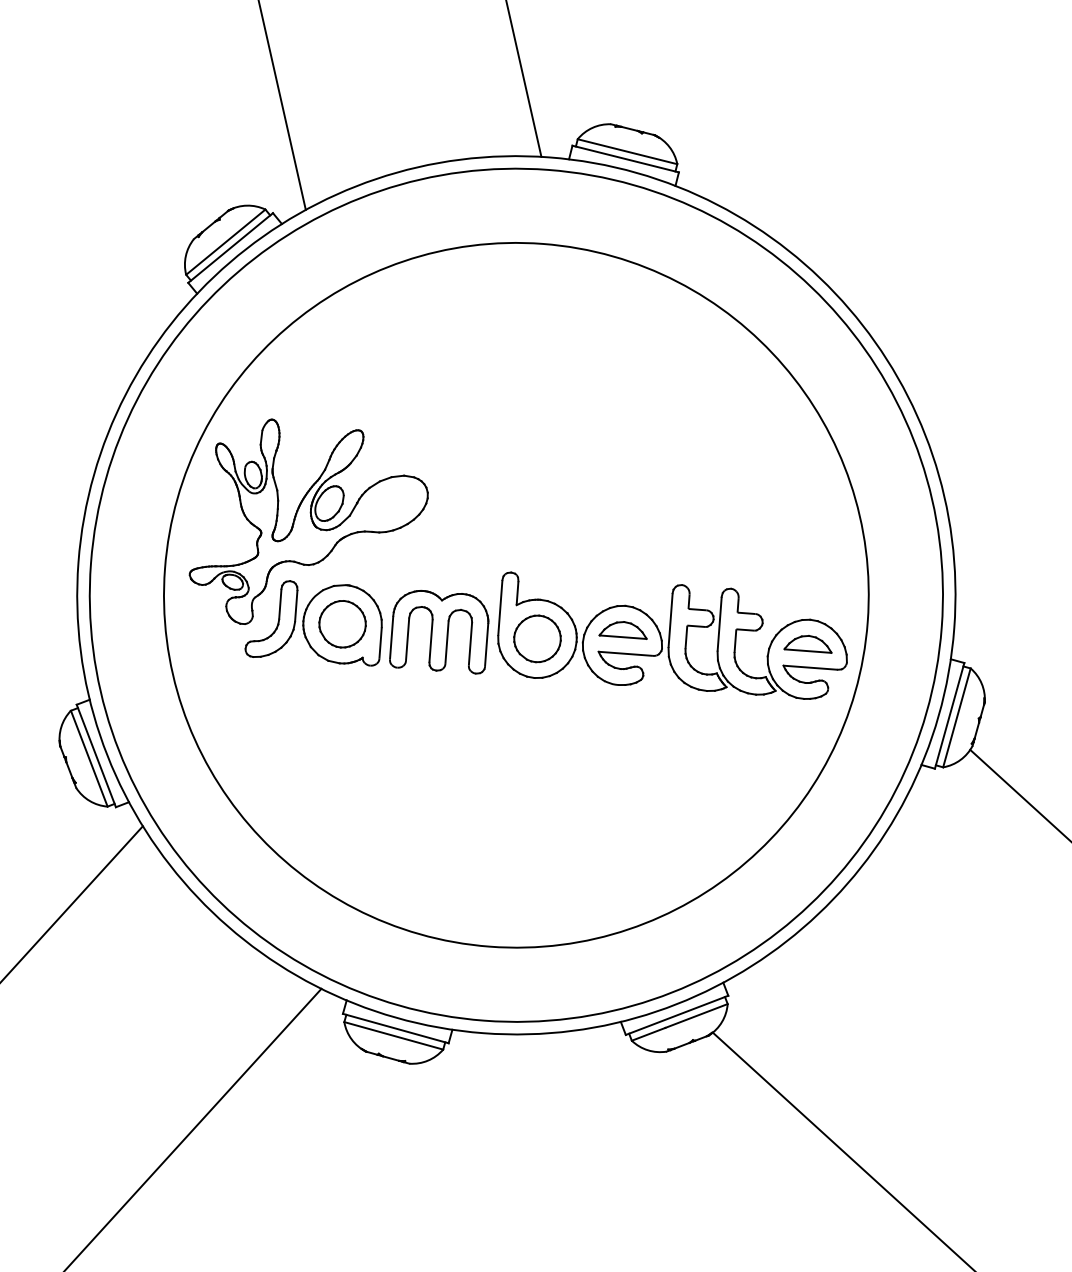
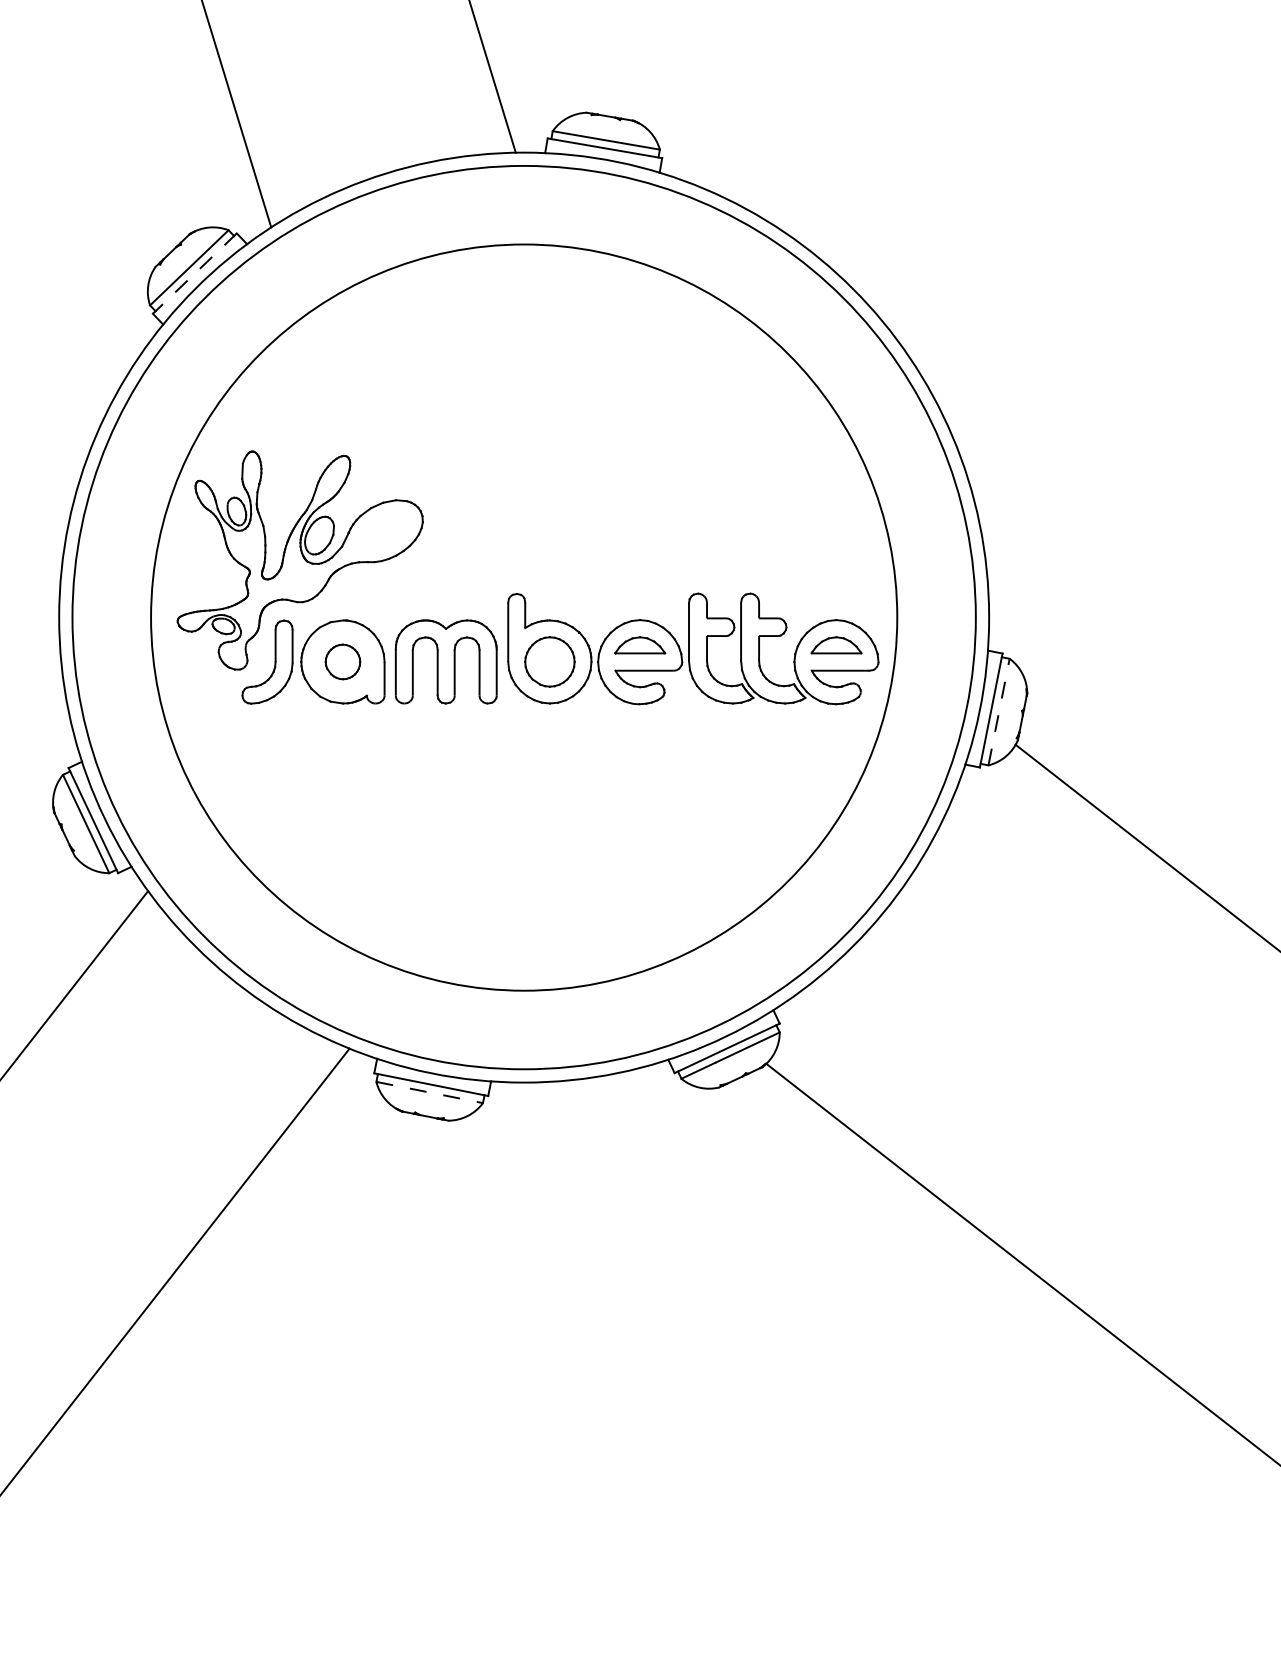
line: (230, 247) -> (194, 273), solid -> dashed
part: (342, 623) -> (342, 661), size x0.7
line: (957, 717) -> (999, 711), solid -> dashed
line: (394, 1035) -> (430, 1092), solid -> dashed

